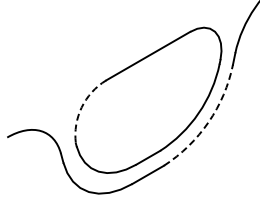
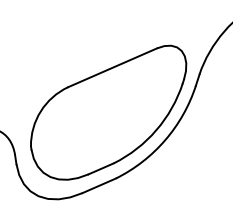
arc: (81, 107) -> (40, 111), dashed -> solid
arc: (208, 122) -> (165, 140), dashed -> solid

